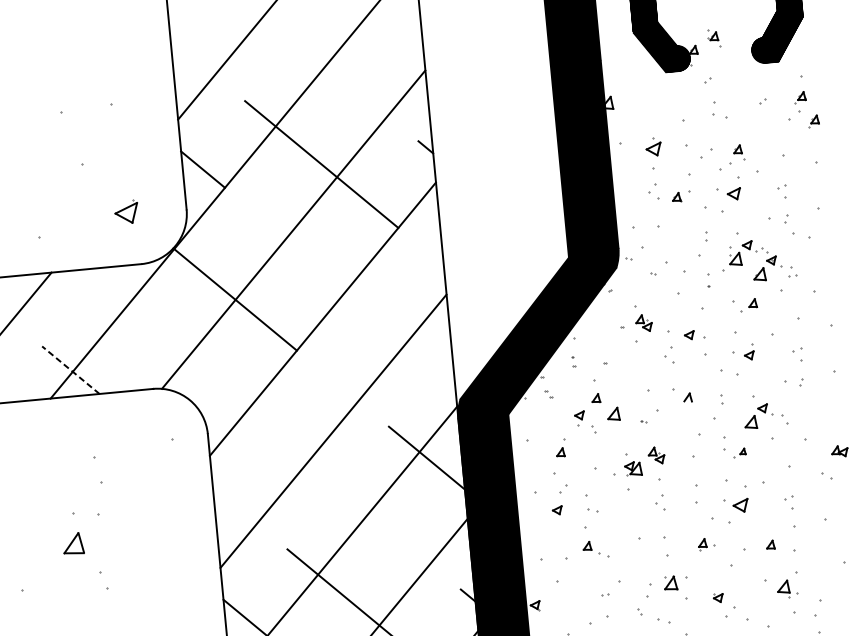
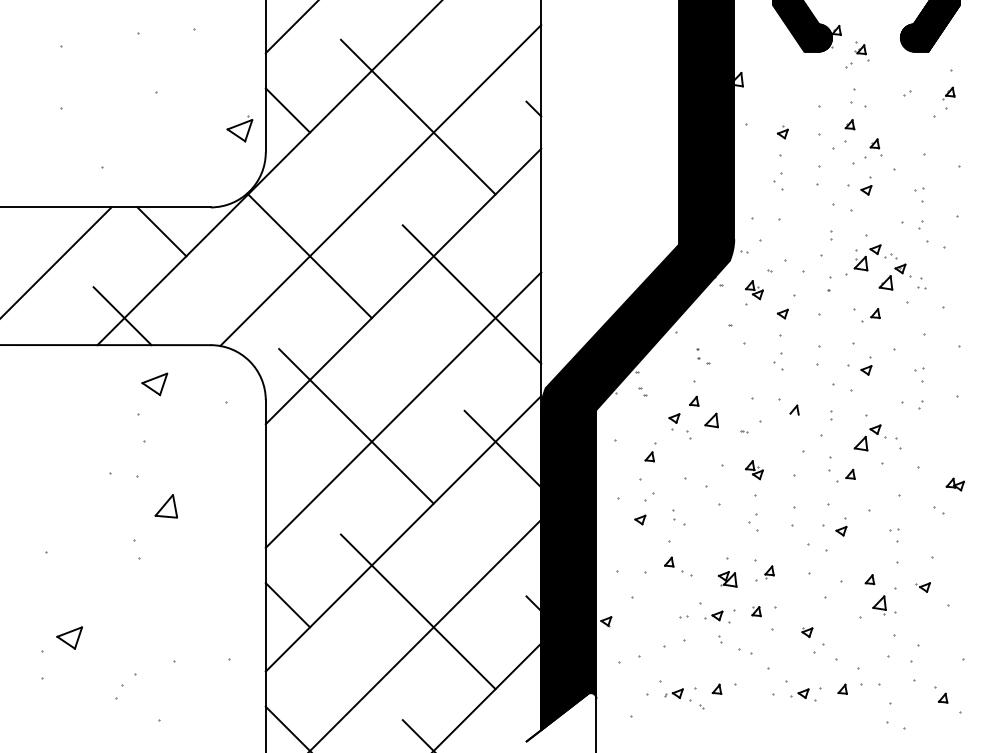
part: (714, 38) -> (861, 51), moved
part: (813, 121) -> (960, 120), removed
part: (653, 147) -> (782, 132), size x0.62
part: (733, 188) -> (866, 185), size x0.71
part: (676, 197) -> (849, 124), moved
part: (126, 211) -> (239, 128), moved
line: (98, 290) -> (161, 231), added
line: (385, 320) -> (471, 294), added
part: (644, 323) -> (754, 290), moved
part: (689, 334) -> (782, 313), moved
part: (573, 361) -> (698, 353), moved
line: (70, 370) -> (122, 316), dashed -> solid
part: (105, 429) -> (154, 384), added
line: (292, 450) -> (356, 426), added
part: (739, 452) -> (845, 475), size x1.43
part: (633, 469) -> (727, 579), moved
part: (740, 499) -> (841, 526), size x0.62
part: (587, 502) -> (673, 514), size x0.62
part: (73, 543) -> (166, 506), moved
part: (702, 544) -> (769, 572), moved
part: (818, 547) -> (922, 587), added
part: (670, 583) -> (756, 611), size x0.62
part: (783, 589) -> (879, 605), moved
part: (631, 590) -> (713, 615), added

